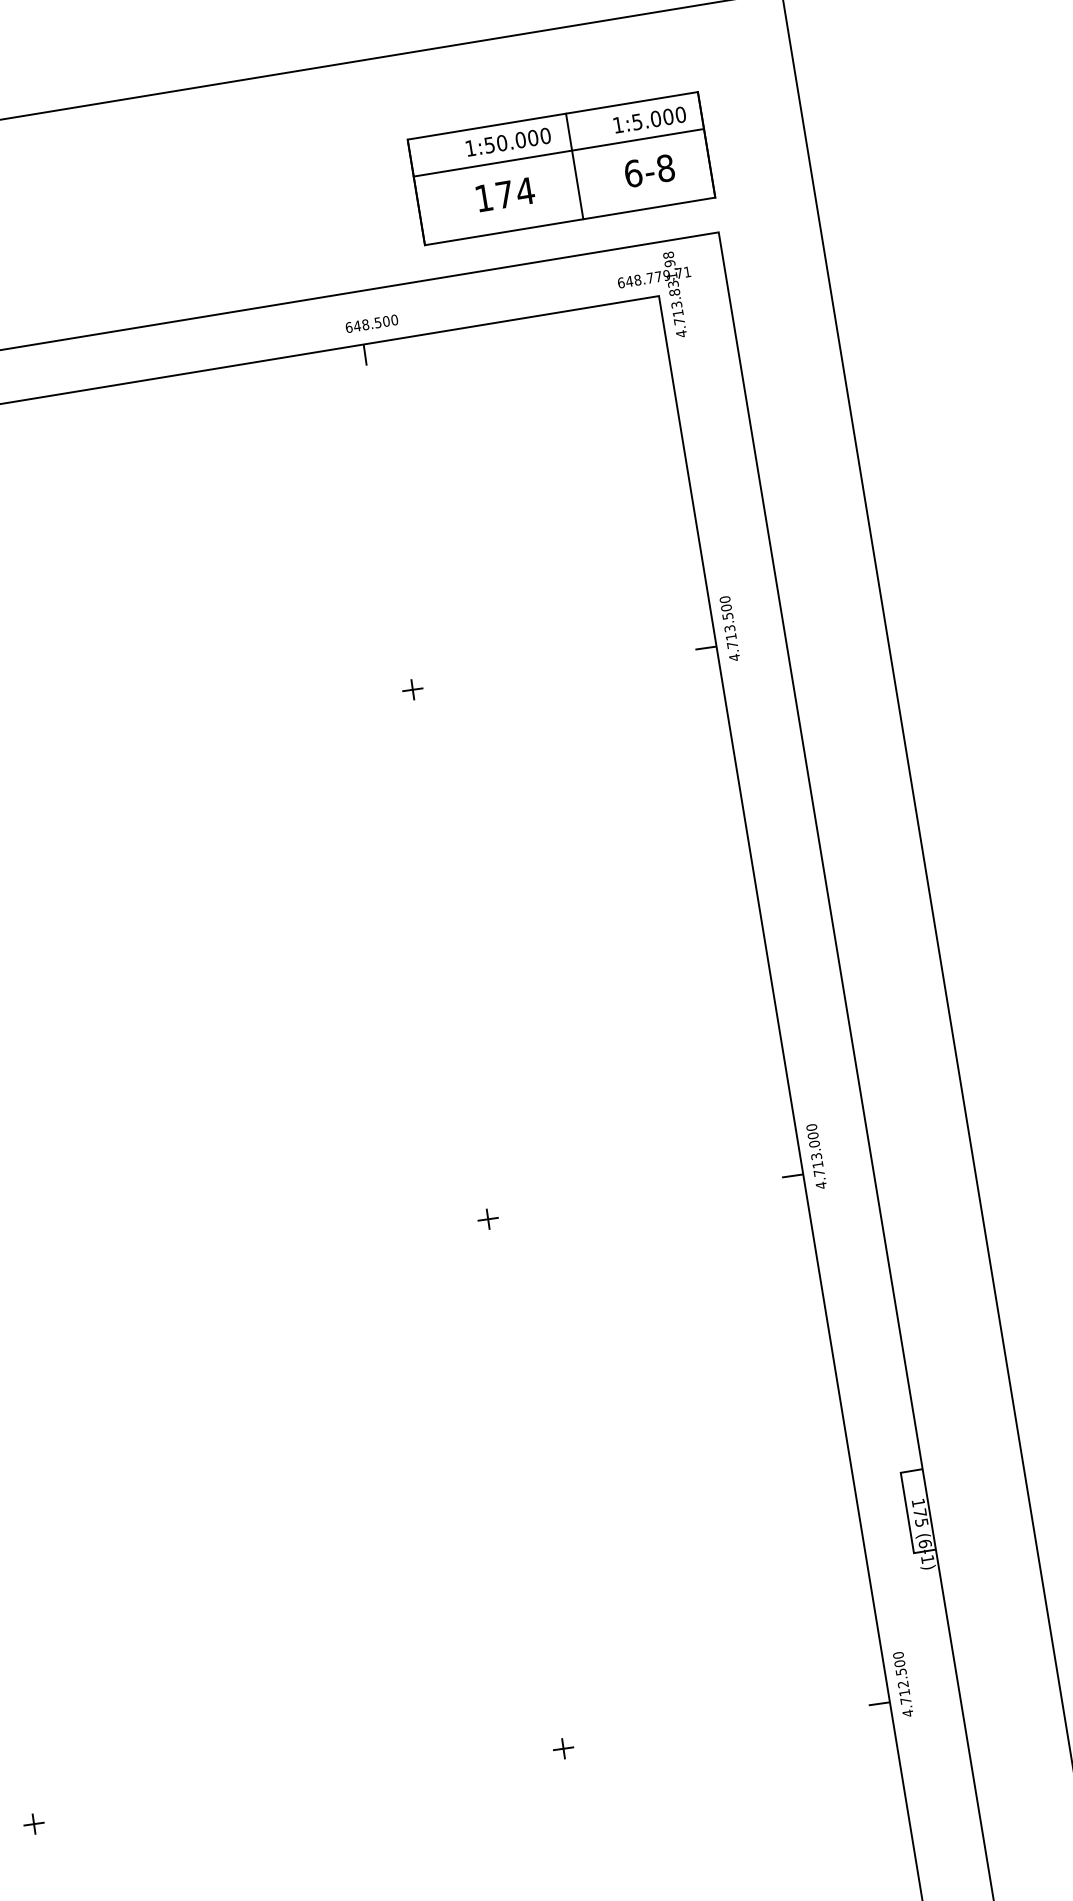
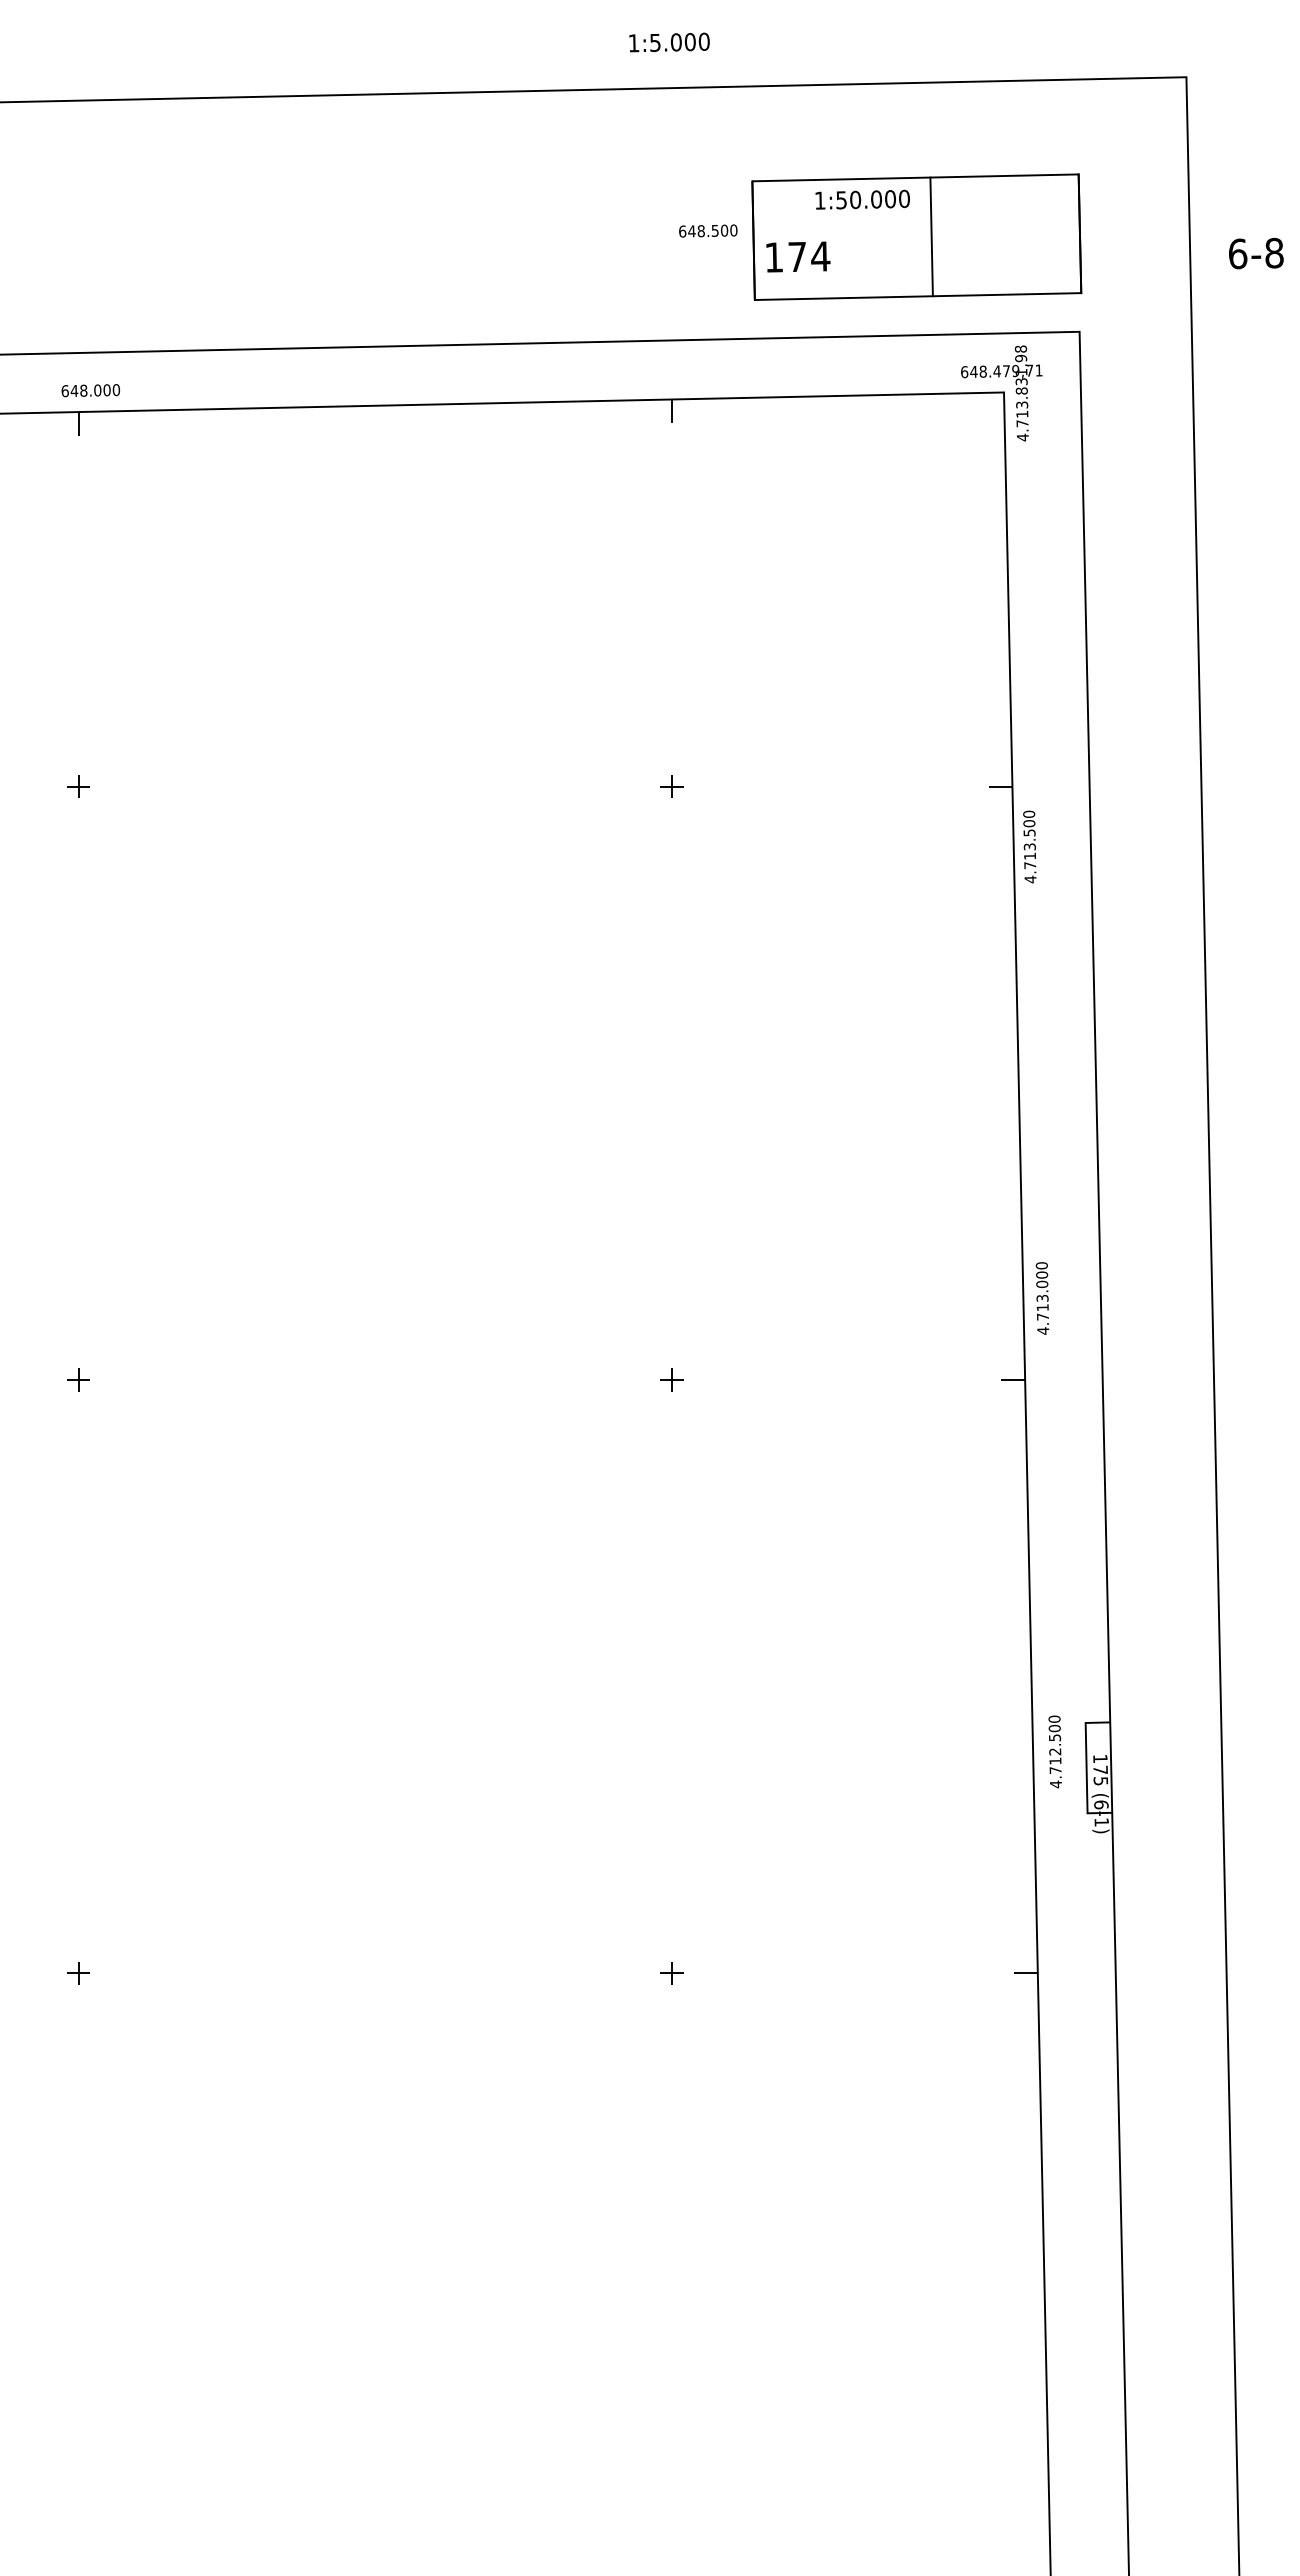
text: (649, 119) -> (669, 42), moved
line: (558, 151) -> (916, 218), removed
text: (649, 170) -> (1256, 253), moved
text: (505, 194) -> (798, 256), moved
text: (650, 278) -> (997, 371), 648.779,71 -> 648.479,71
text: (372, 323) -> (708, 230), moved
text: (729, 628) -> (1029, 846), moved
text: (816, 1156) -> (1042, 1298), moved
text: (902, 1684) -> (1054, 1751), moved

